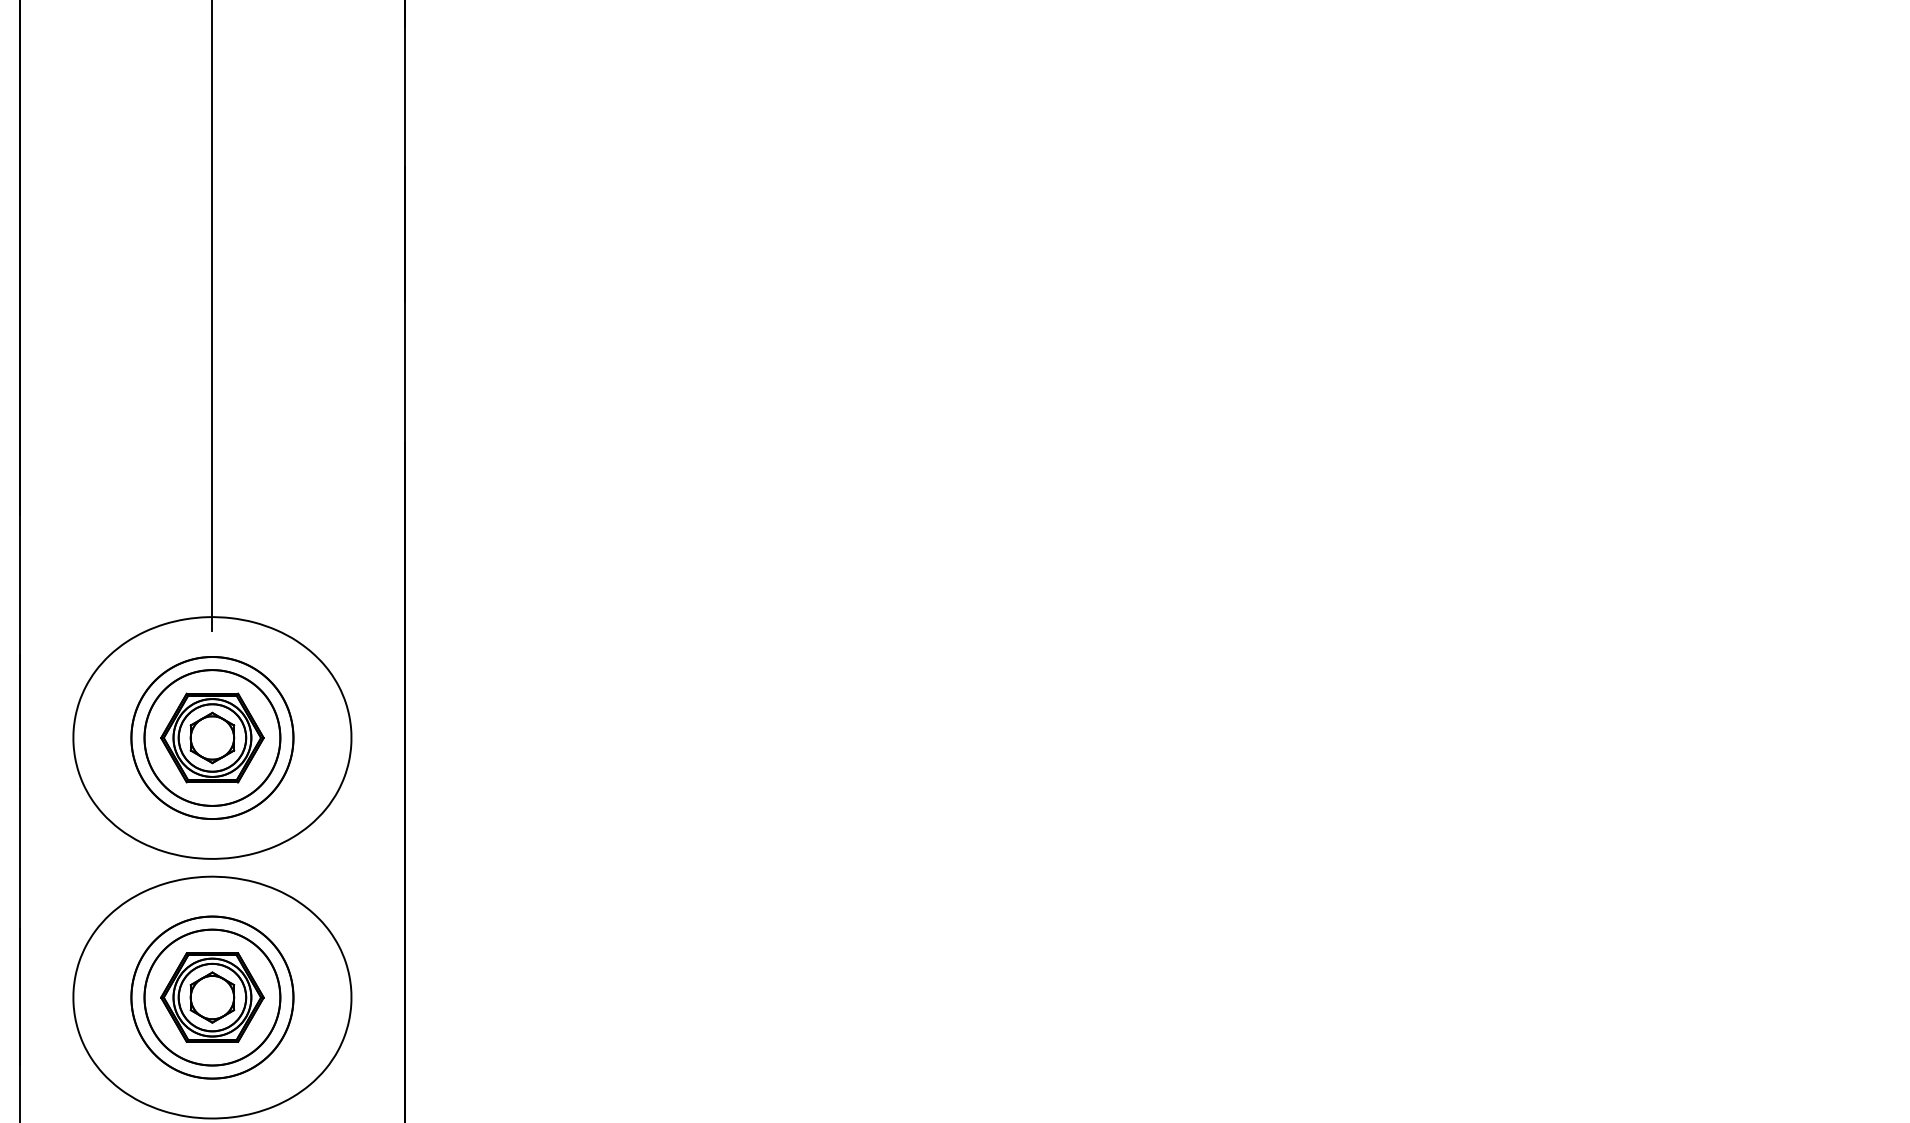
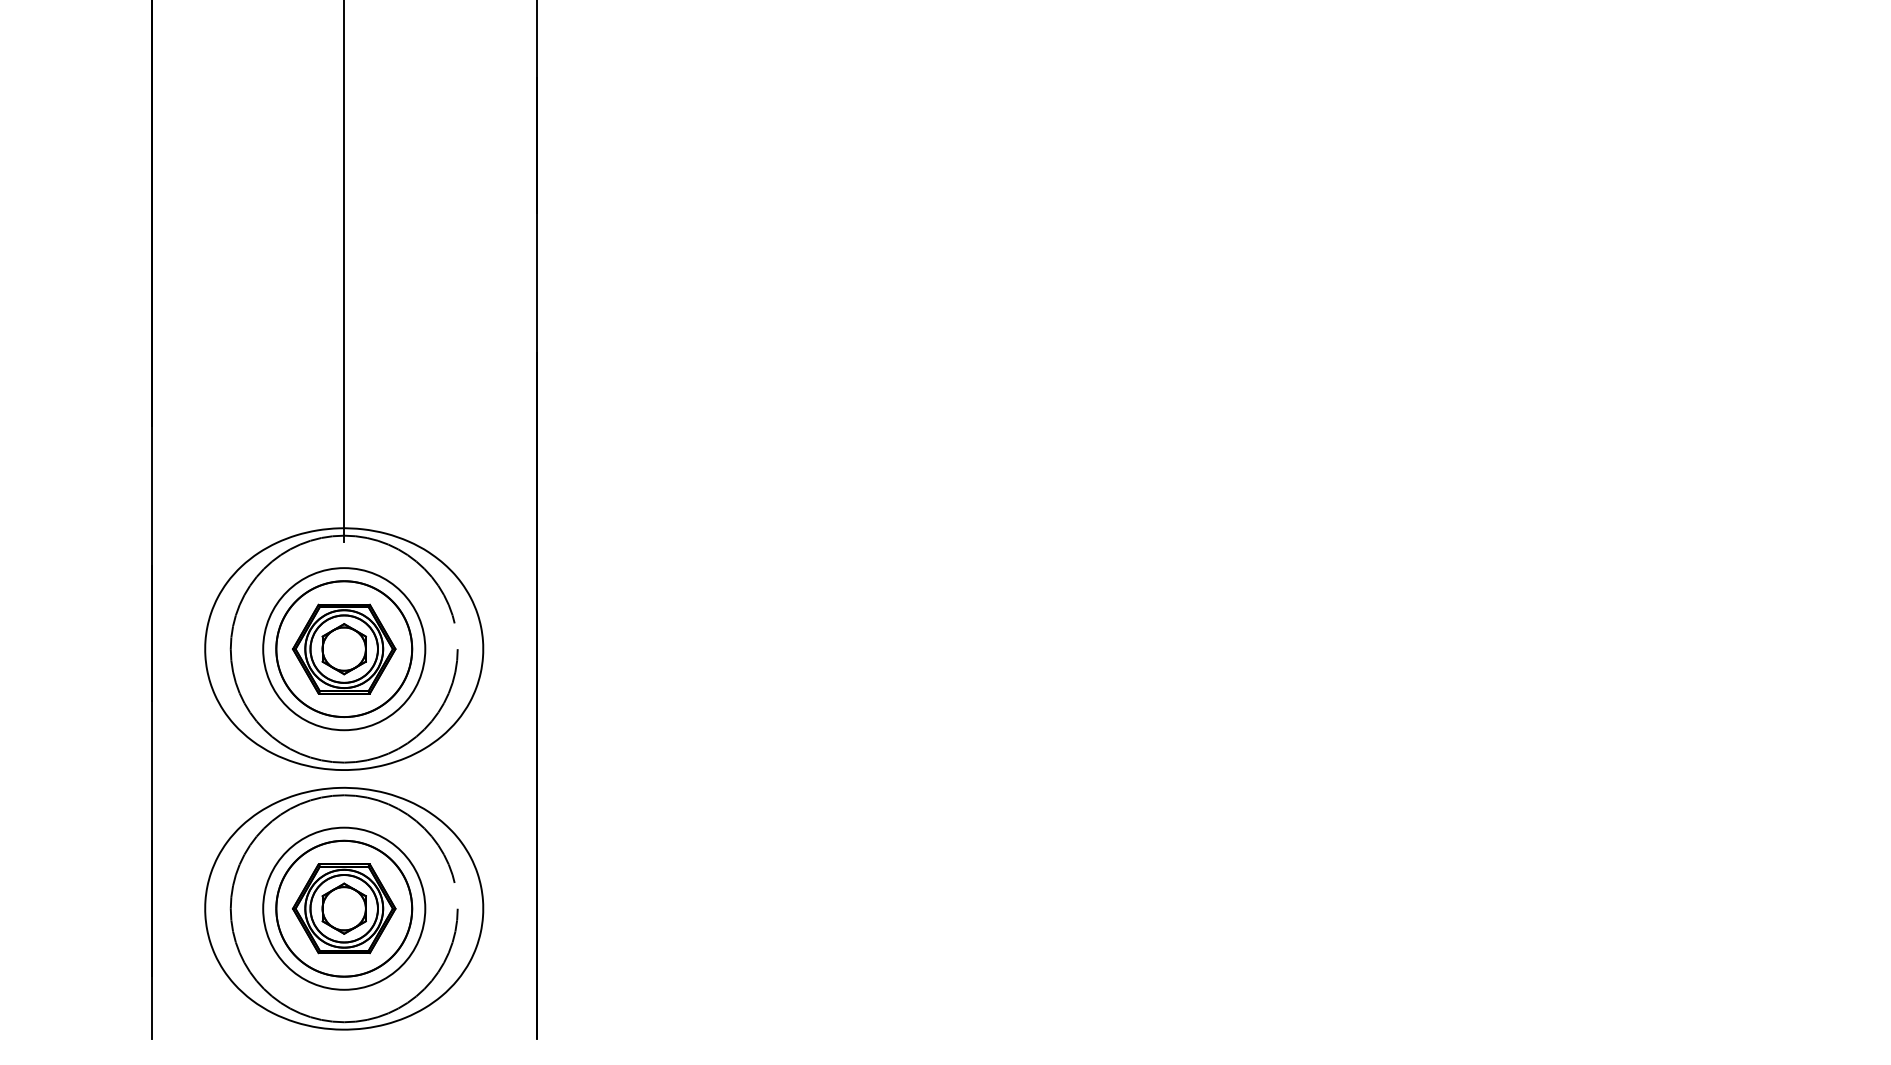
circle: (212, 737) -> (344, 648), size x1.4
circle: (212, 997) -> (344, 908), size x1.4

